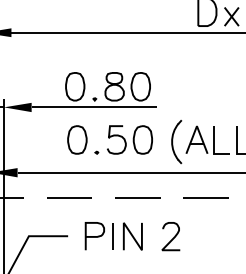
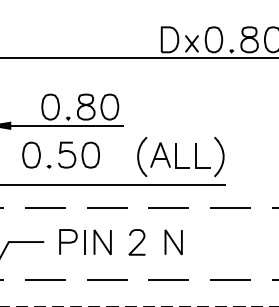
part: (109, 139) -> (60, 154), moved
line: (211, 236) -> (173, 242), added

